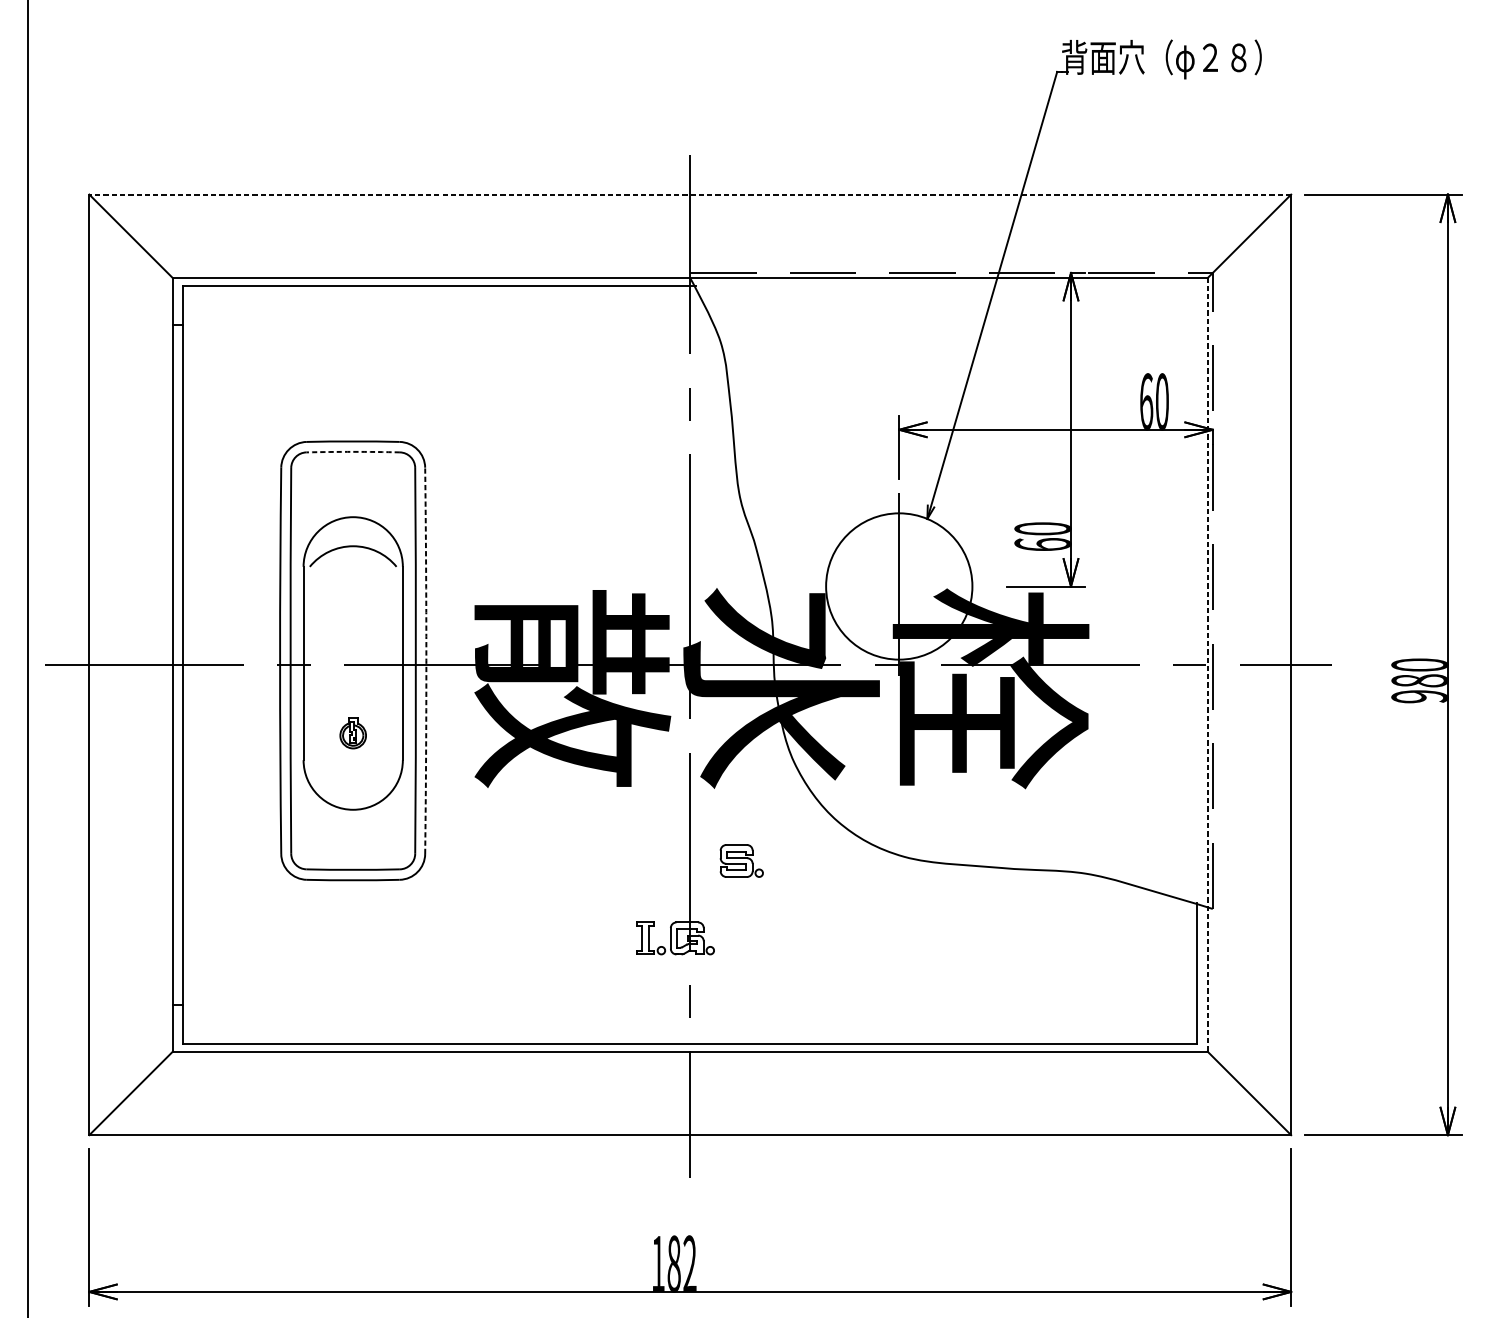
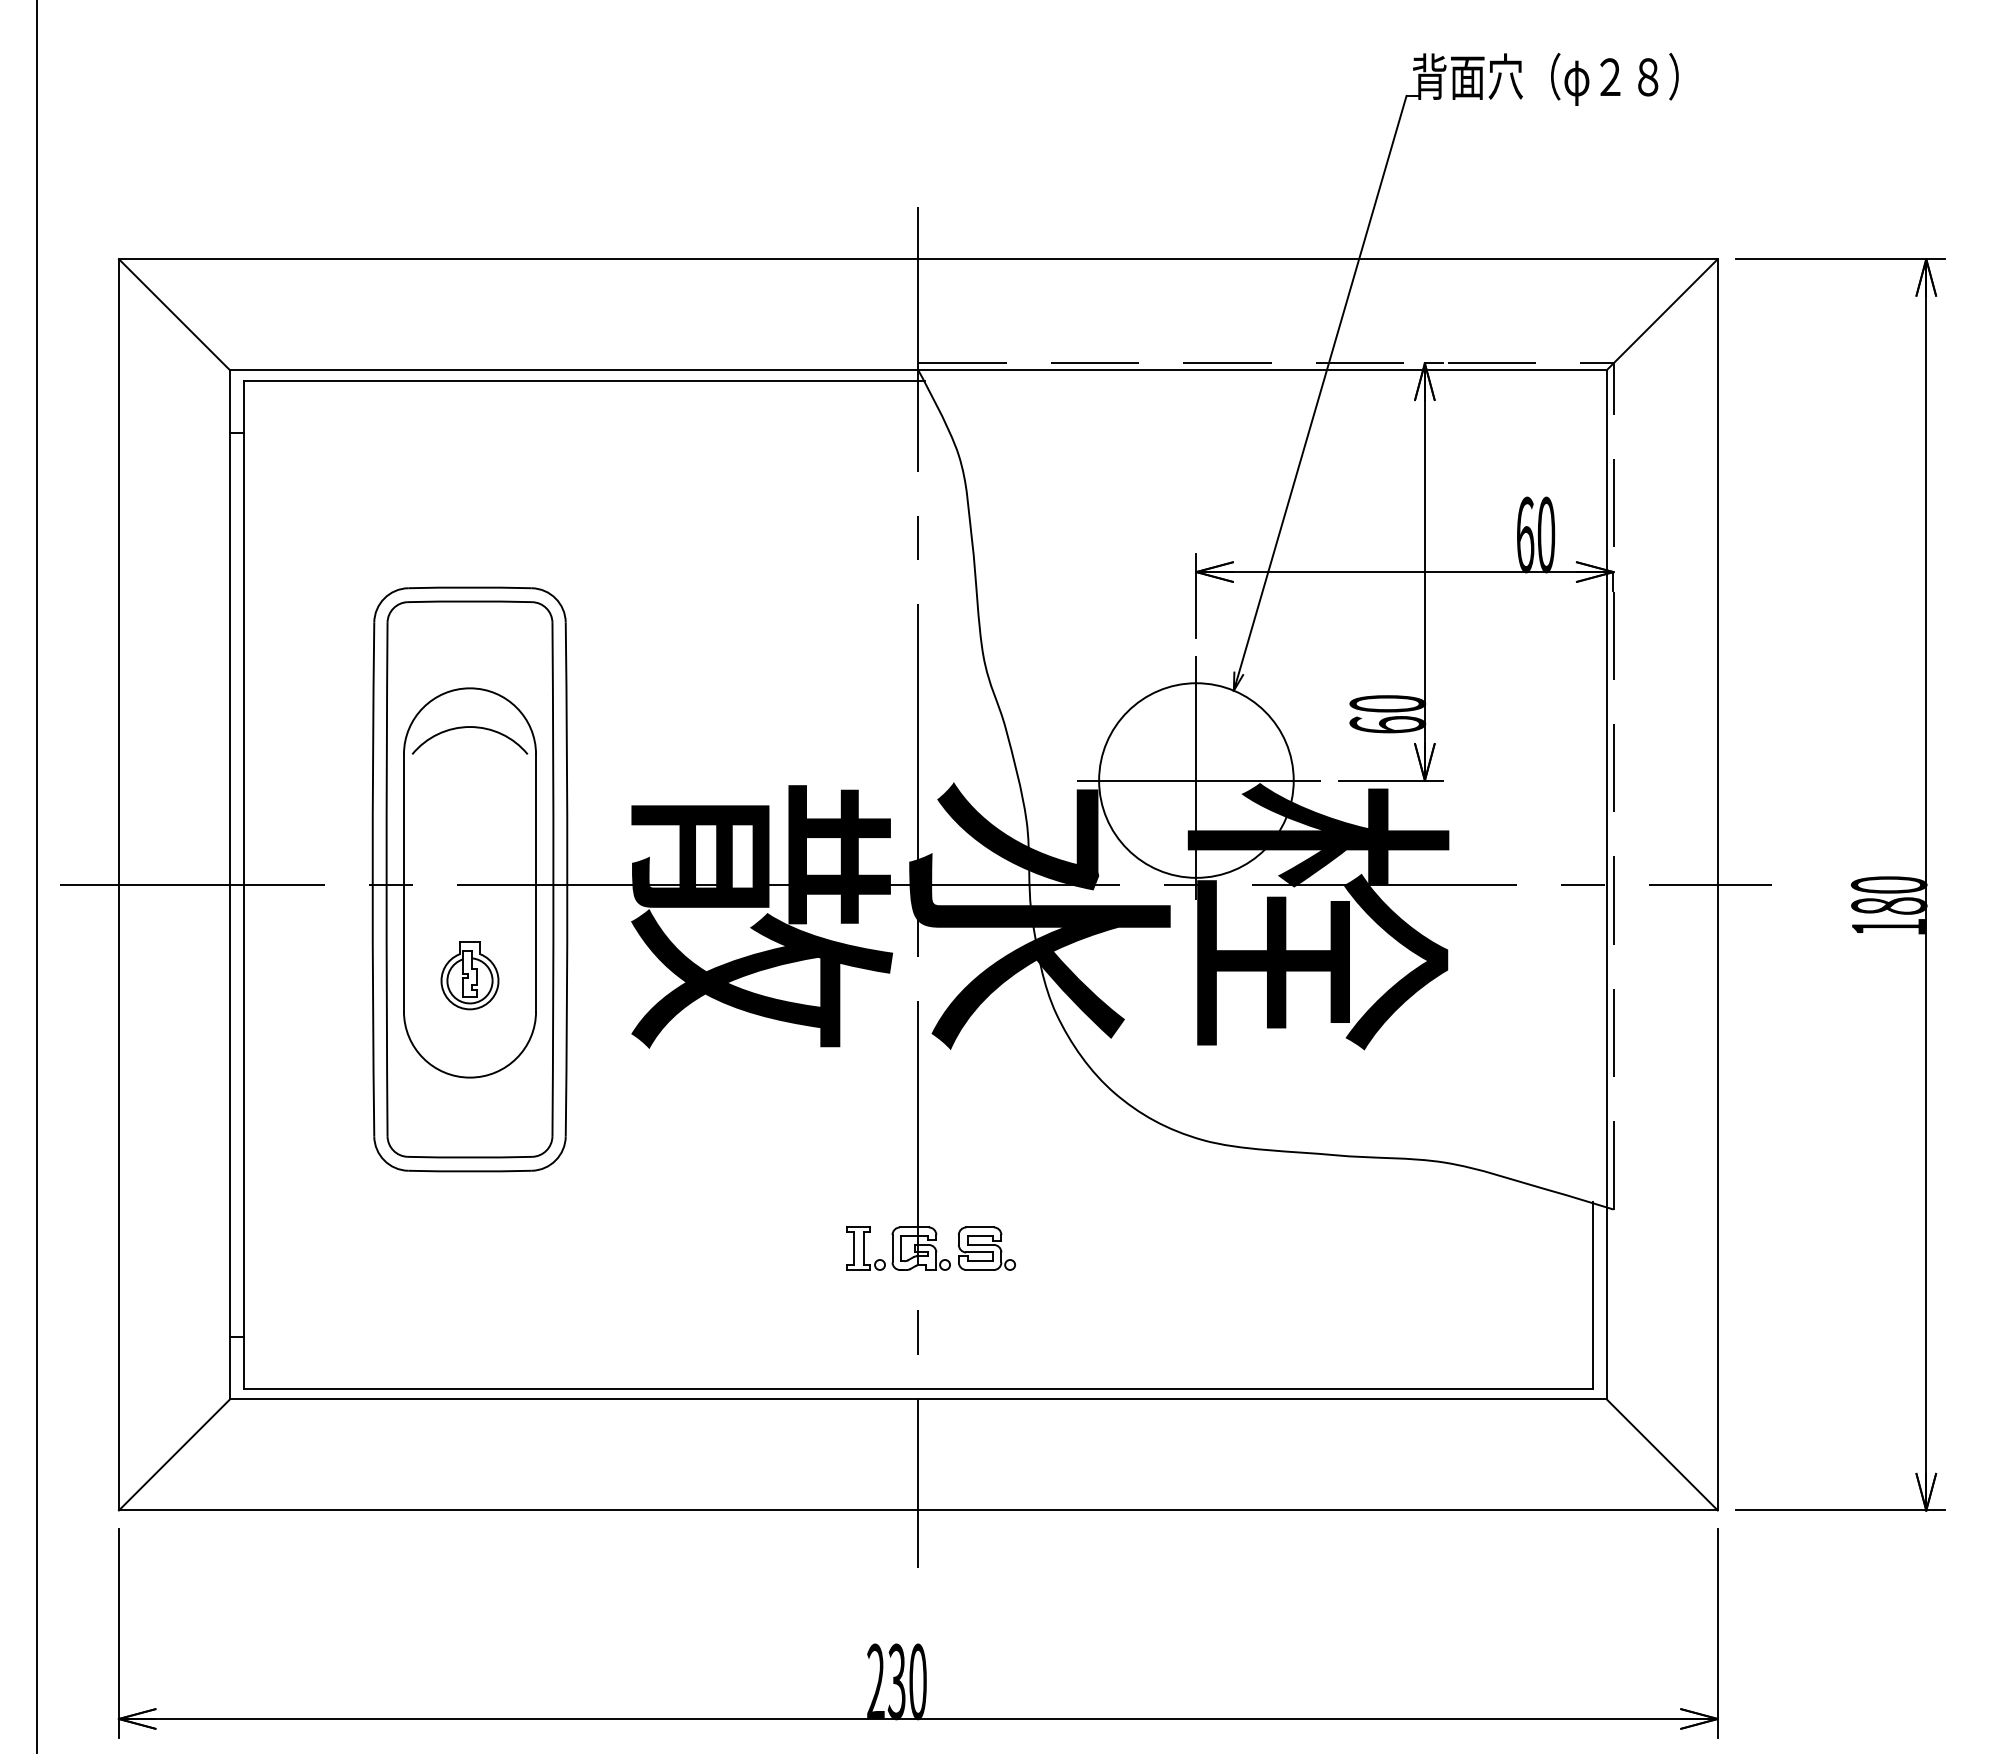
line: (689, 194) -> (917, 259), dashed -> solid
arc: (353, 451) -> (470, 601), dashed -> solid
line: (900, 586) -> (1198, 780), added
arc: (426, 660) -> (567, 879), dashed -> solid
line: (1207, 664) -> (1606, 884), dashed -> solid
text: (1419, 696) -> (1888, 926), 980 -> 180
part: (352, 733) -> (469, 975), size x1.67
part: (741, 860) -> (986, 1248), moved
text: (673, 1263) -> (896, 1681), 182 -> 230

